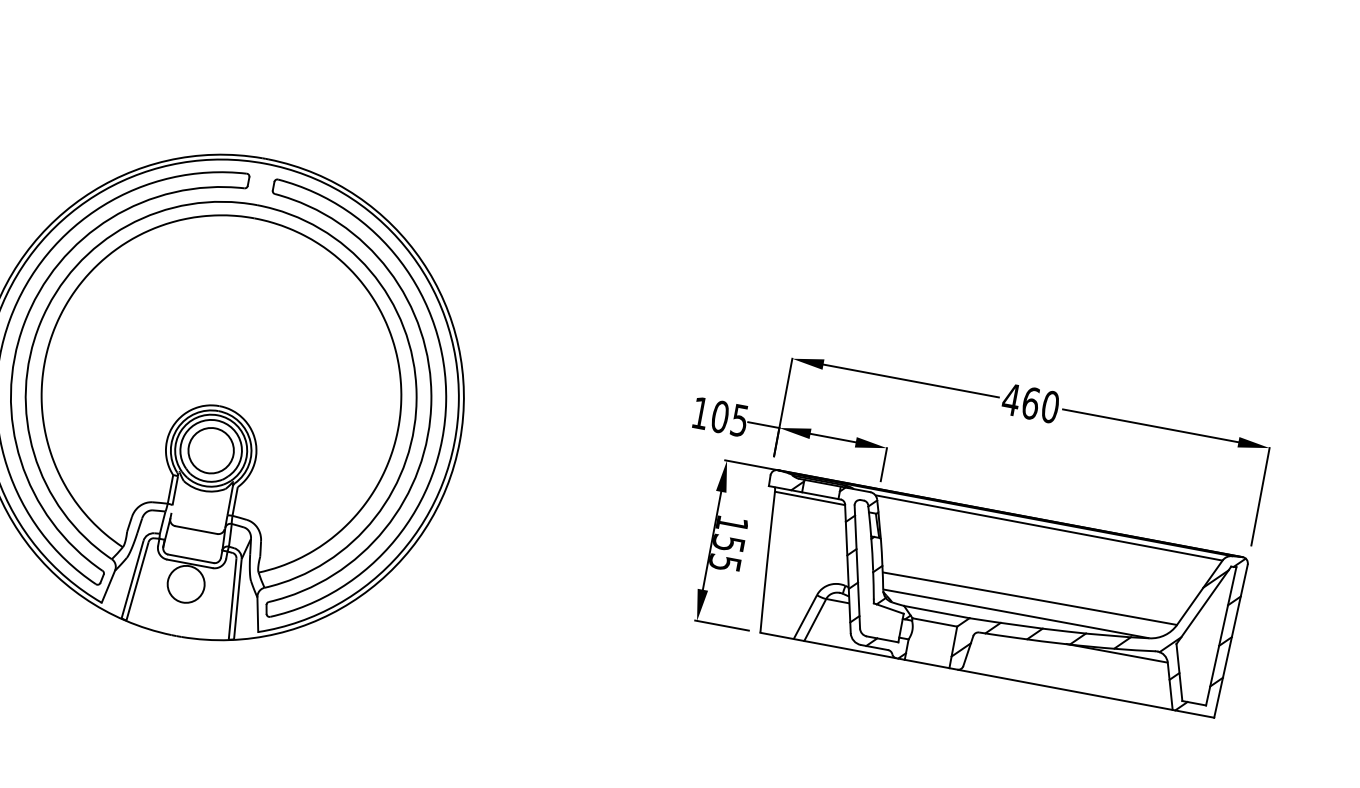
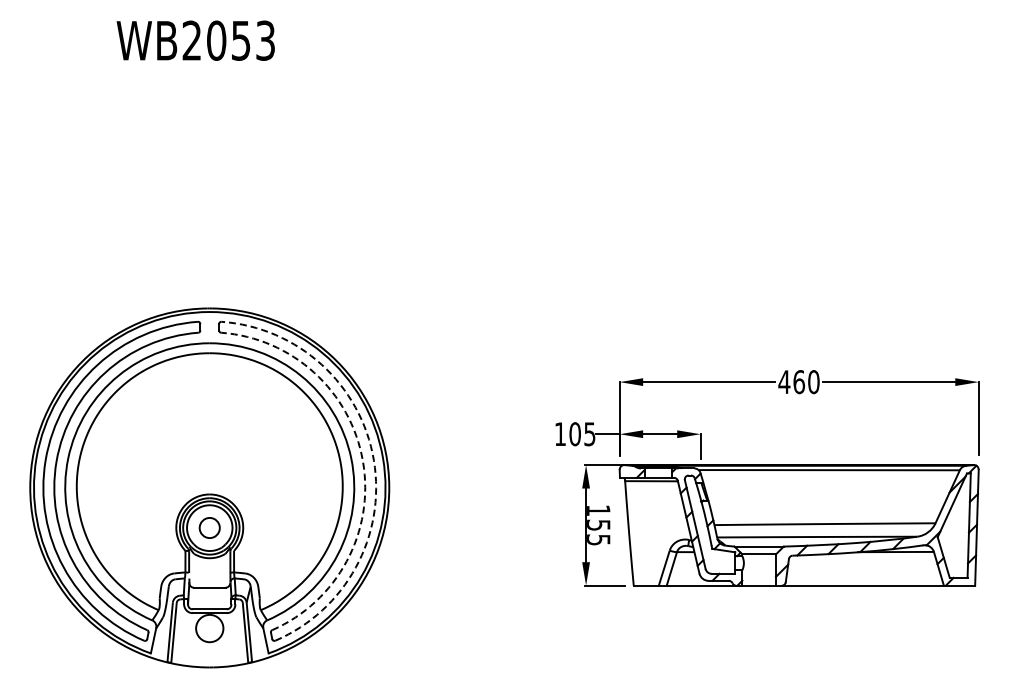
arc: (430, 400) -> (362, 461), solid -> dashed
arc: (445, 401) -> (373, 460), solid -> dashed
circle: (210, 449) -> (209, 527), size x0.6

